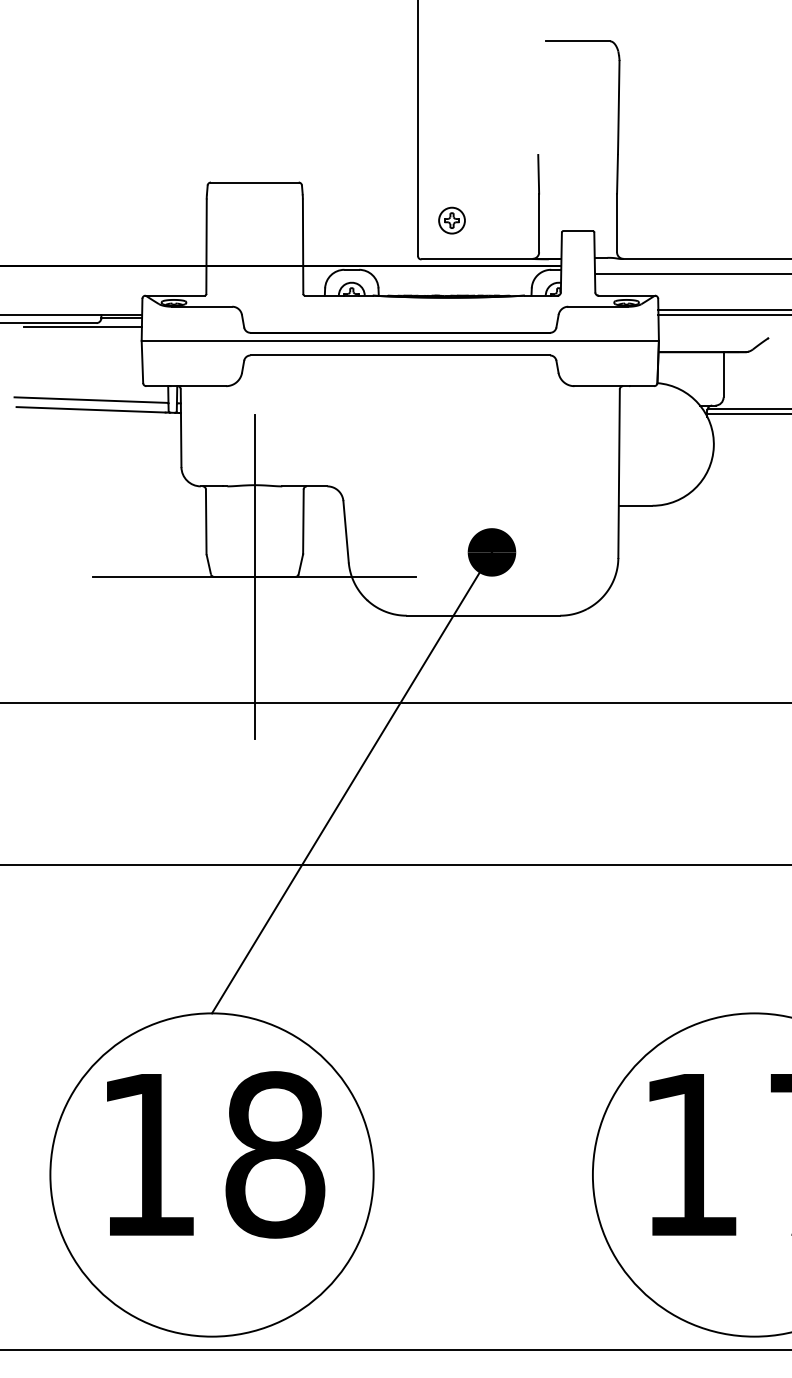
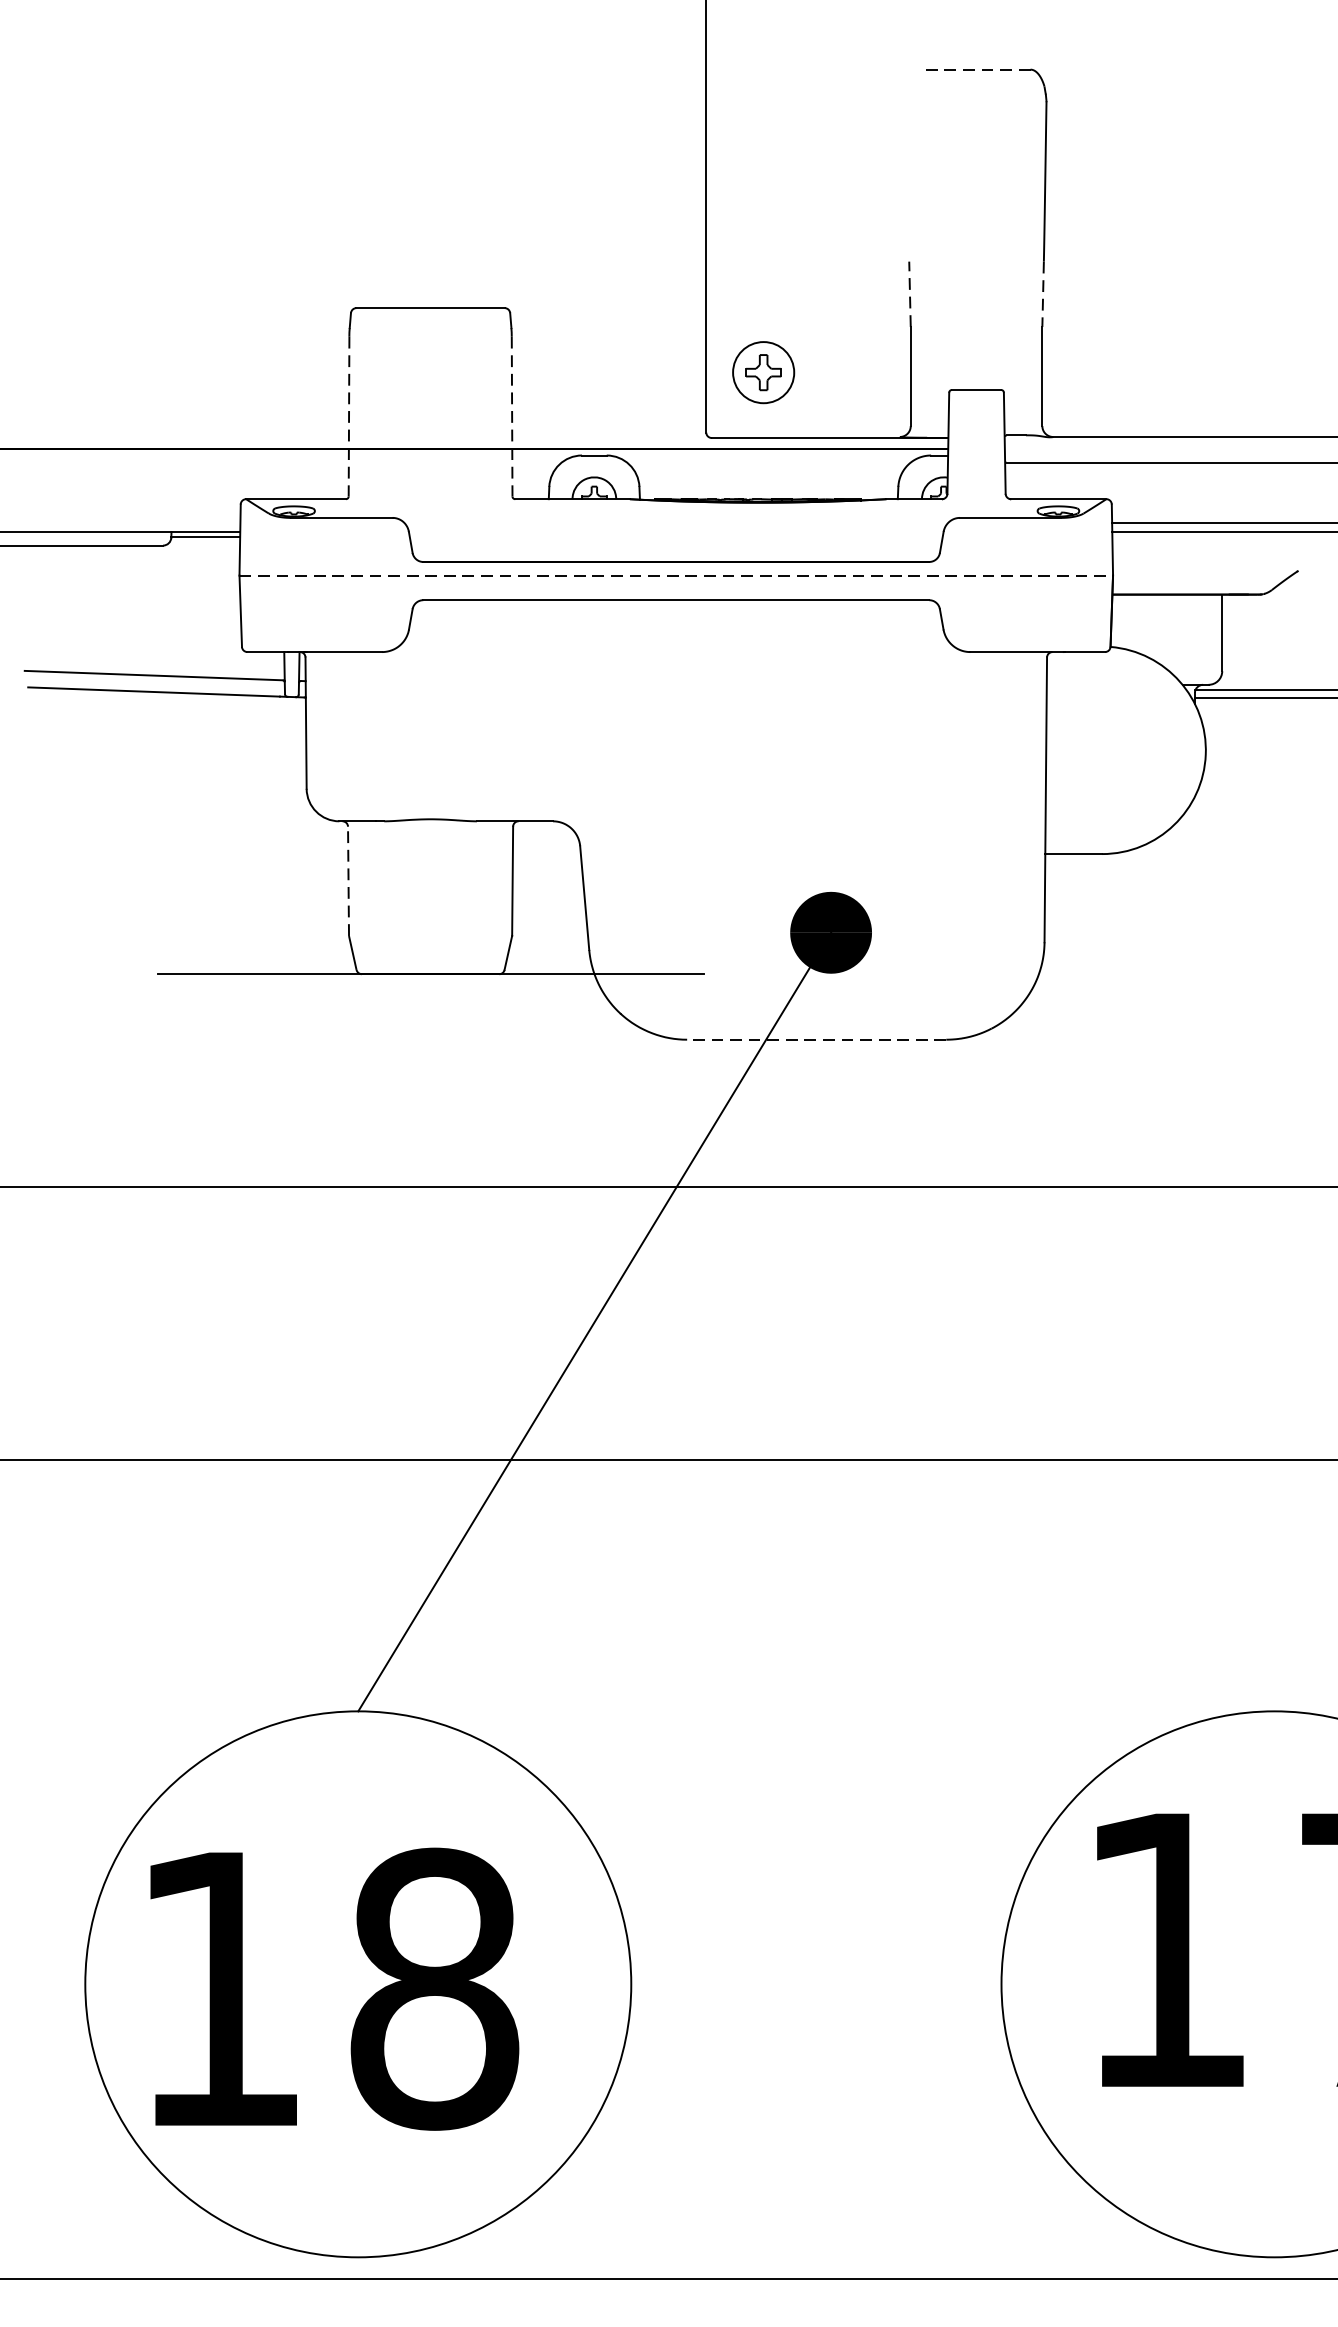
line: (578, 41) -> (977, 69), solid -> dashed
line: (538, 173) -> (909, 292), solid -> dashed
line: (617, 174) -> (1043, 294), solid -> dashed
part: (451, 220) -> (762, 372), size x1.4
line: (206, 247) -> (348, 417), solid -> dashed
line: (303, 247) -> (512, 417), solid -> dashed
line: (82, 327) -> (139, 552), removed
line: (400, 340) -> (676, 574), solid -> dashed
line: (206, 521) -> (348, 880), solid -> dashed
line: (254, 576) -> (430, 973), removed
line: (483, 615) -> (816, 1039), solid -> dashed
text: (216, 1154) -> (335, 1988), moved

